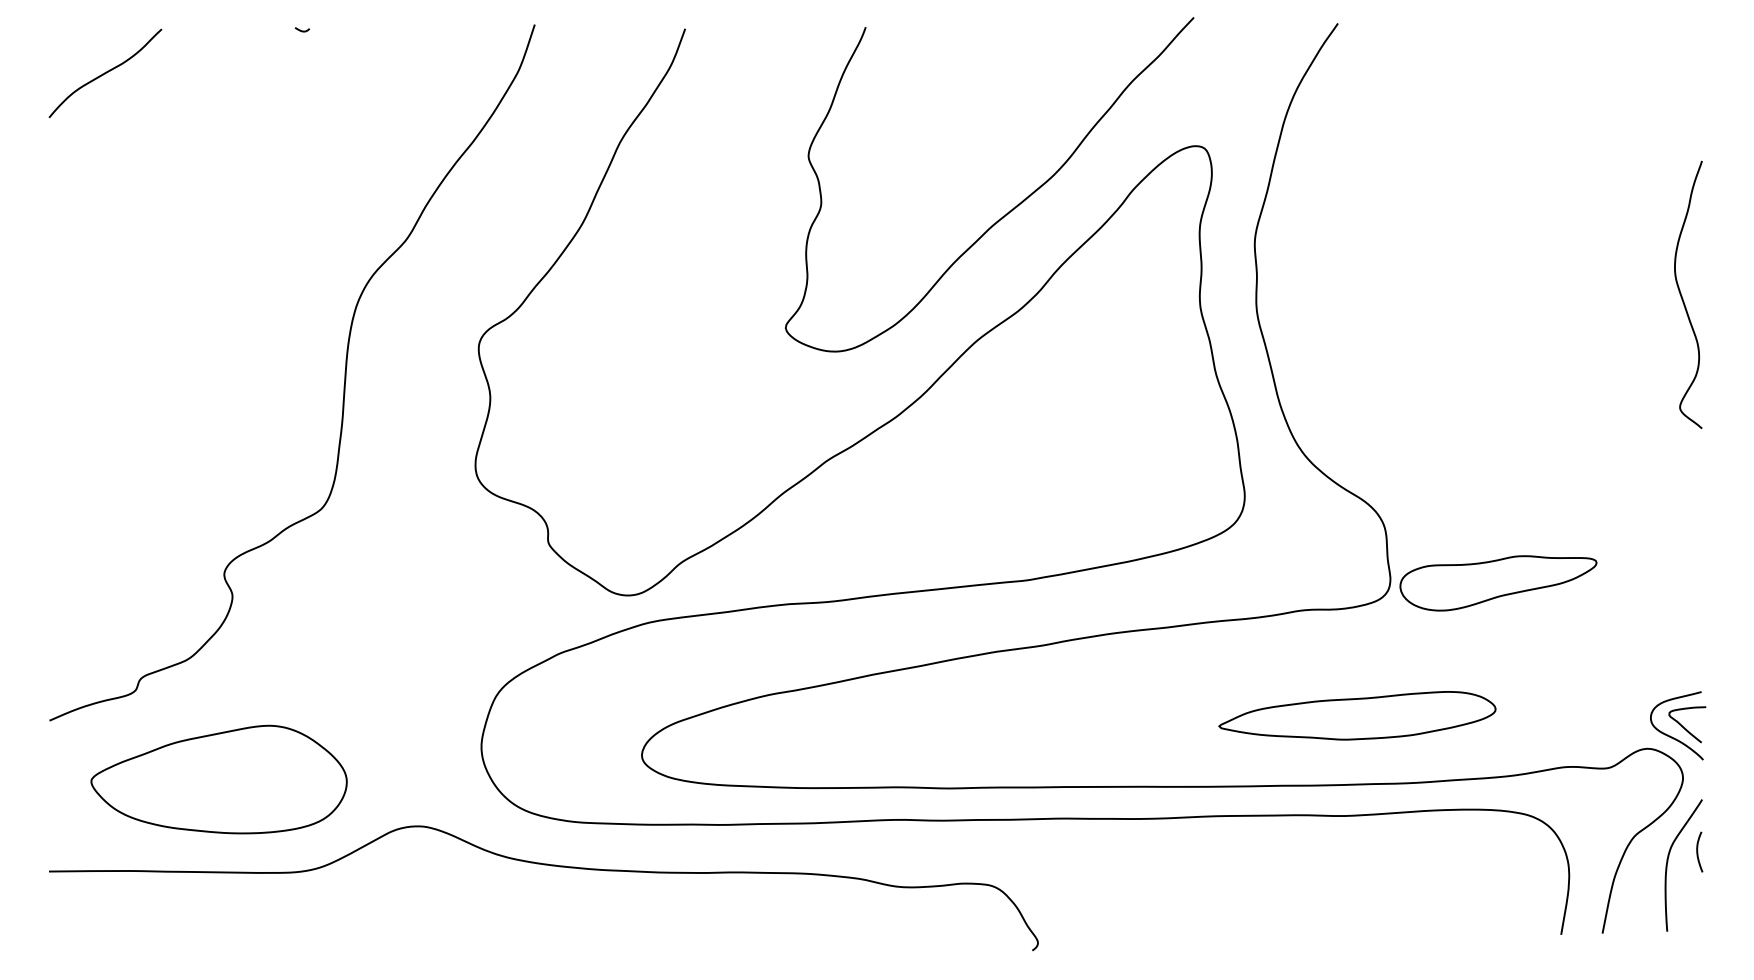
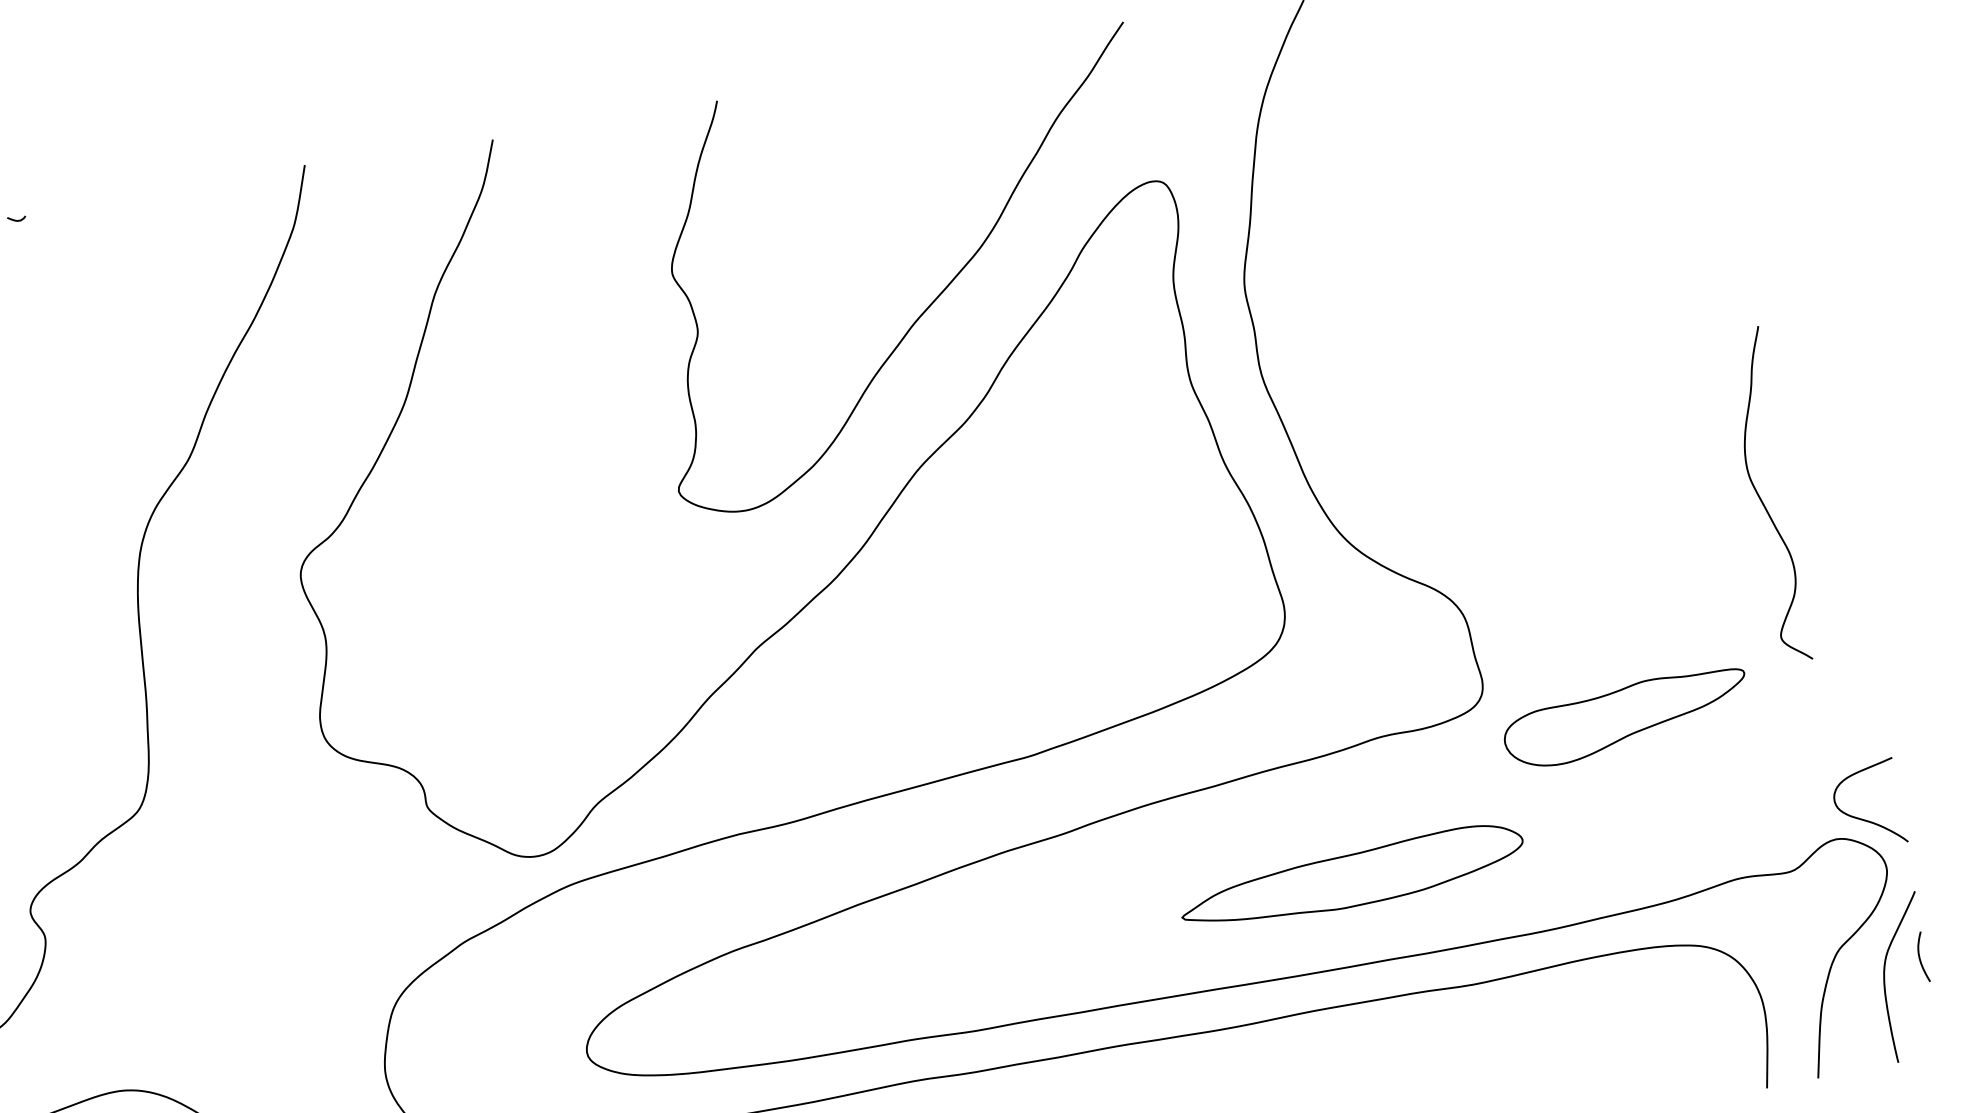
curve: (1682, 295) -> (1761, 497), moved
part: (1498, 583) -> (1626, 718), moved
part: (1357, 715) -> (1352, 876), moved
curve: (1686, 728) -> (1880, 806), removed

